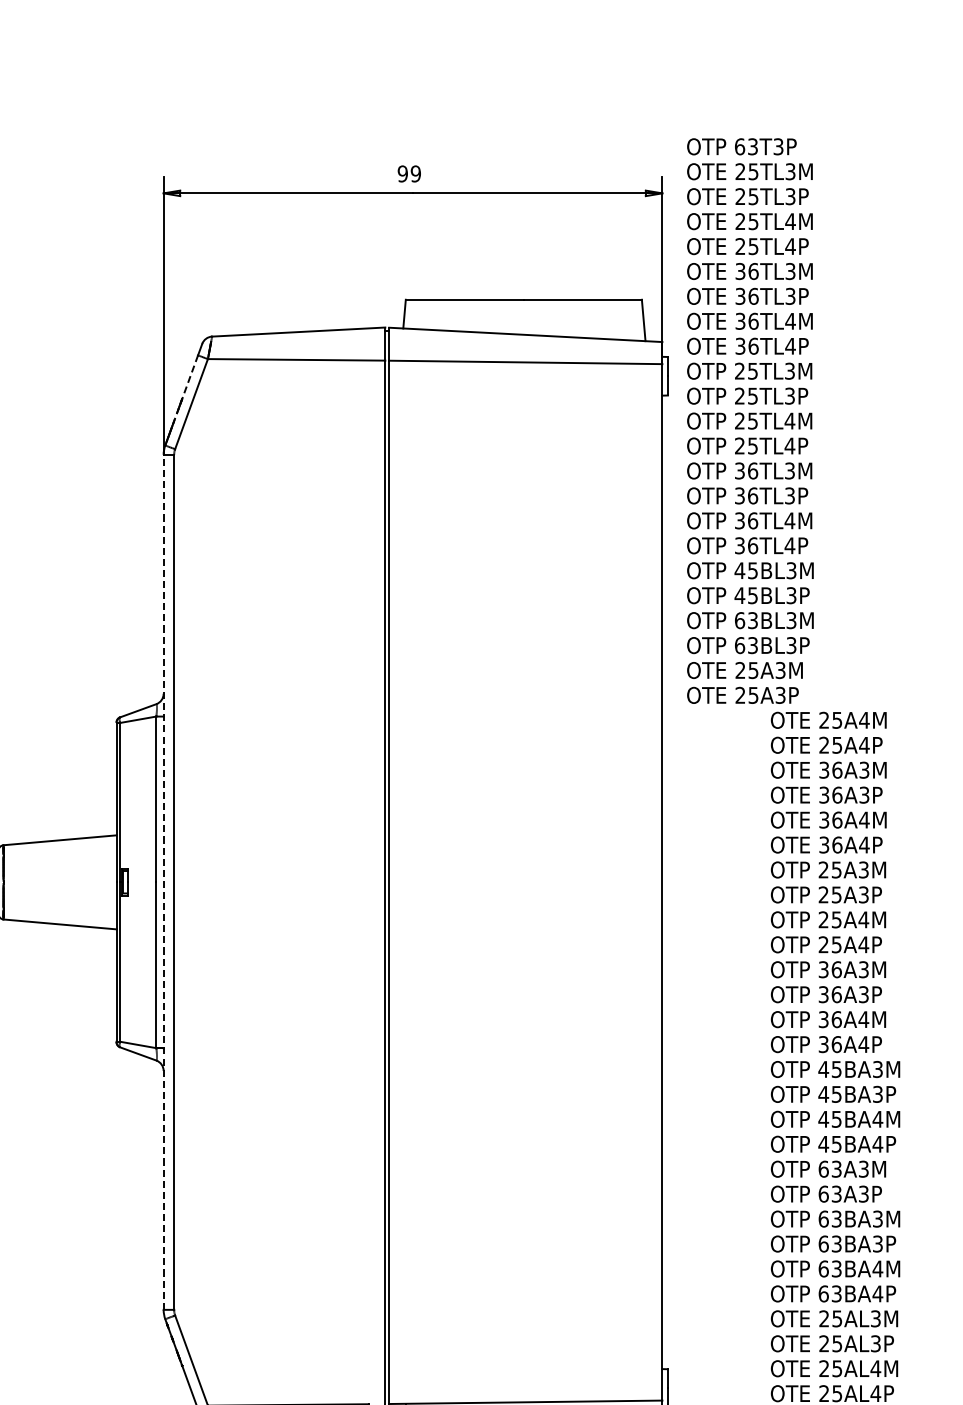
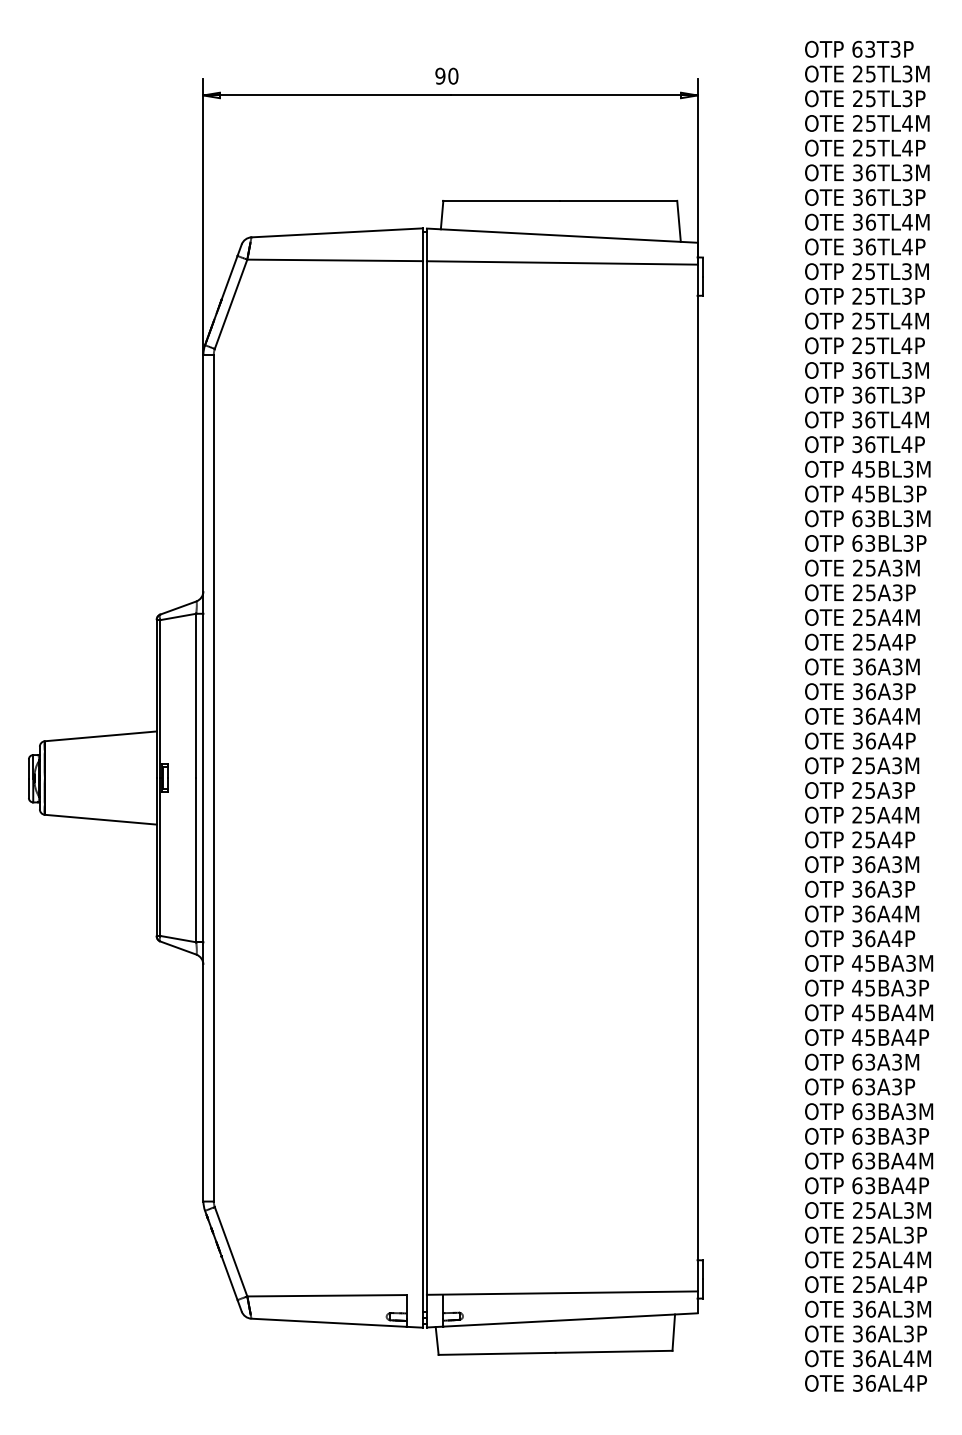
text: (416, 174) -> (453, 76), 99 -> 90
line: (184, 392) -> (224, 292), dashed -> solid
text: (750, 420) -> (867, 320), moved
line: (163, 882) -> (203, 778), dashed -> solid

